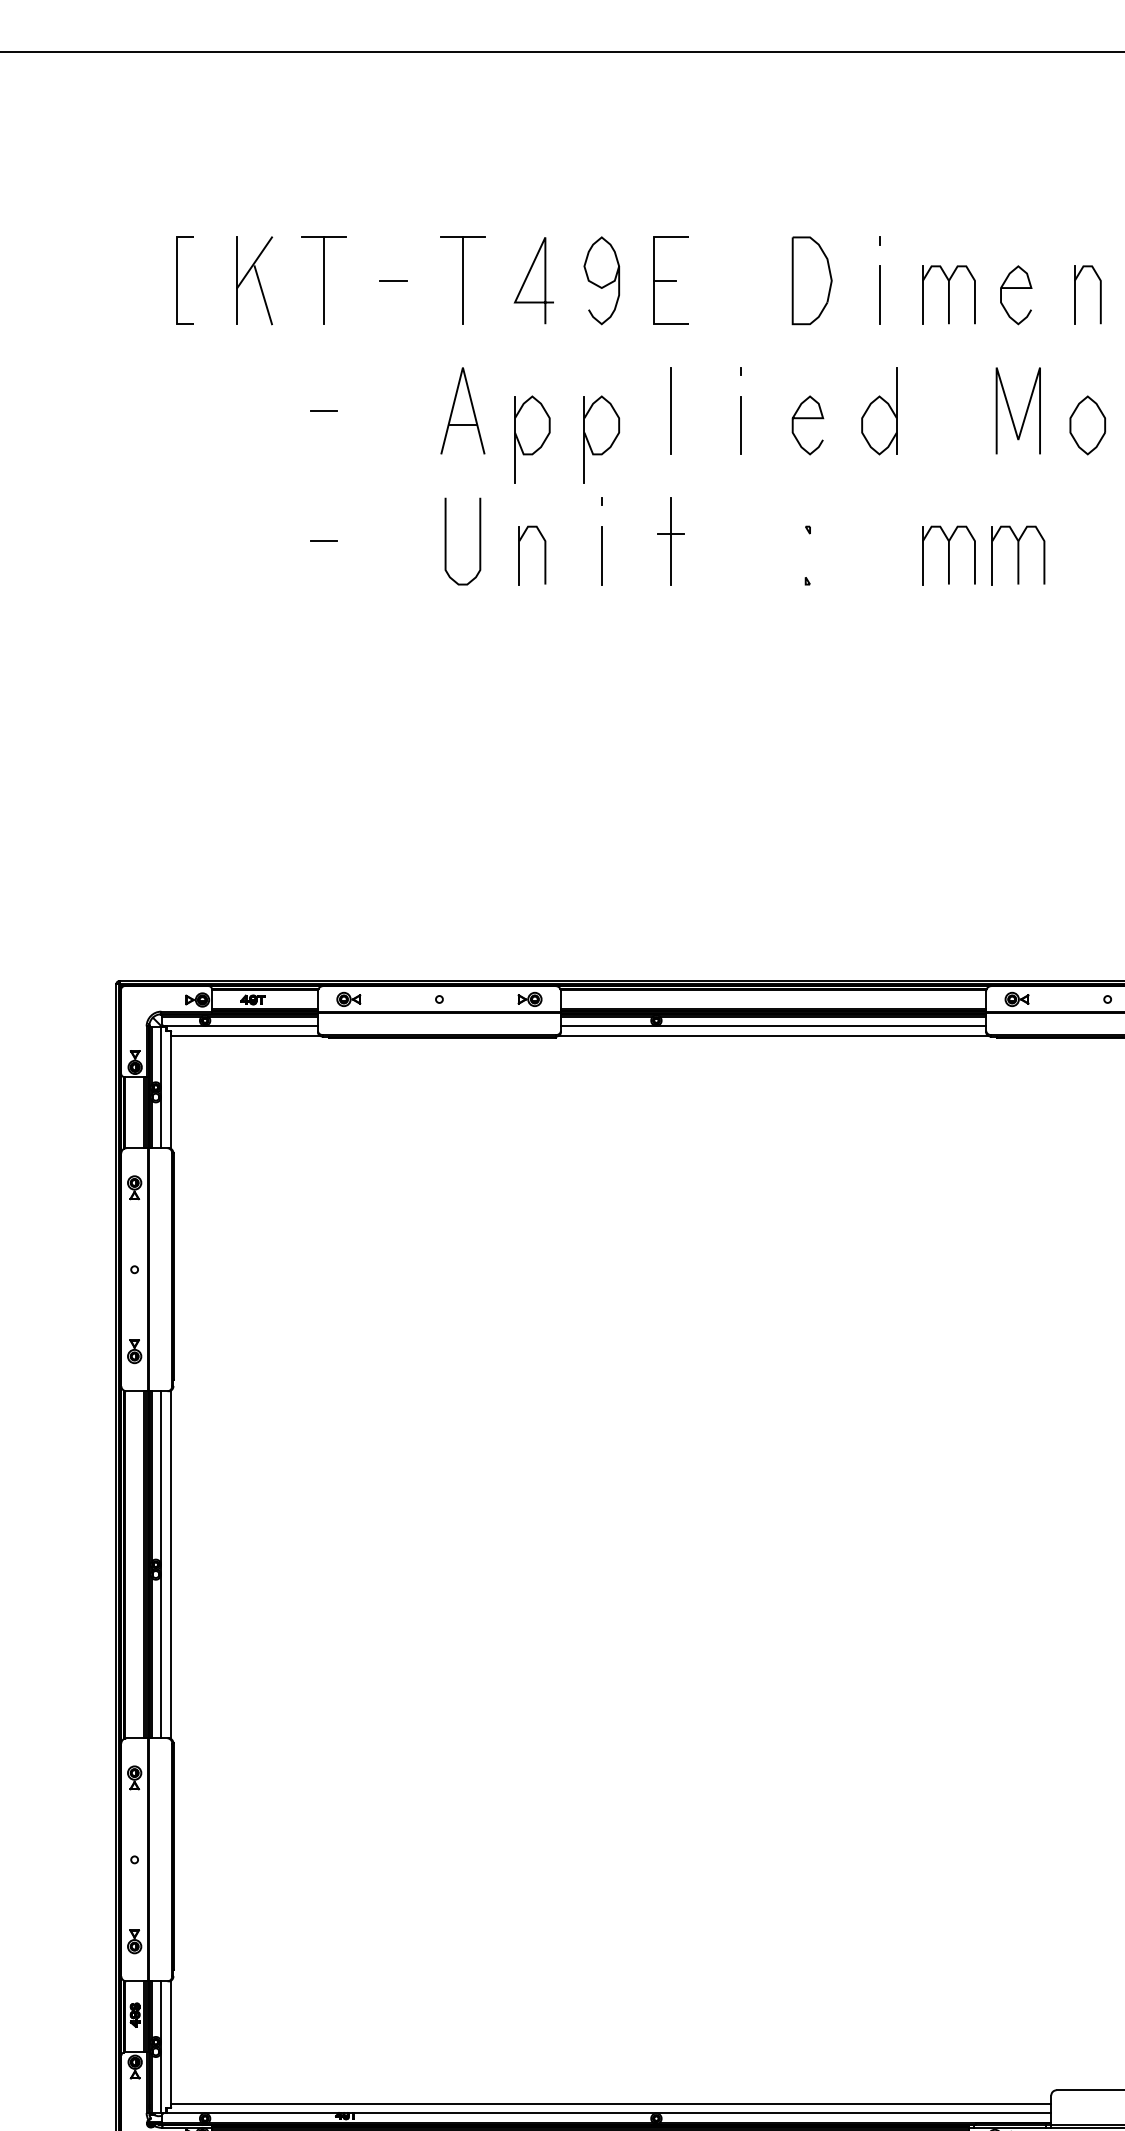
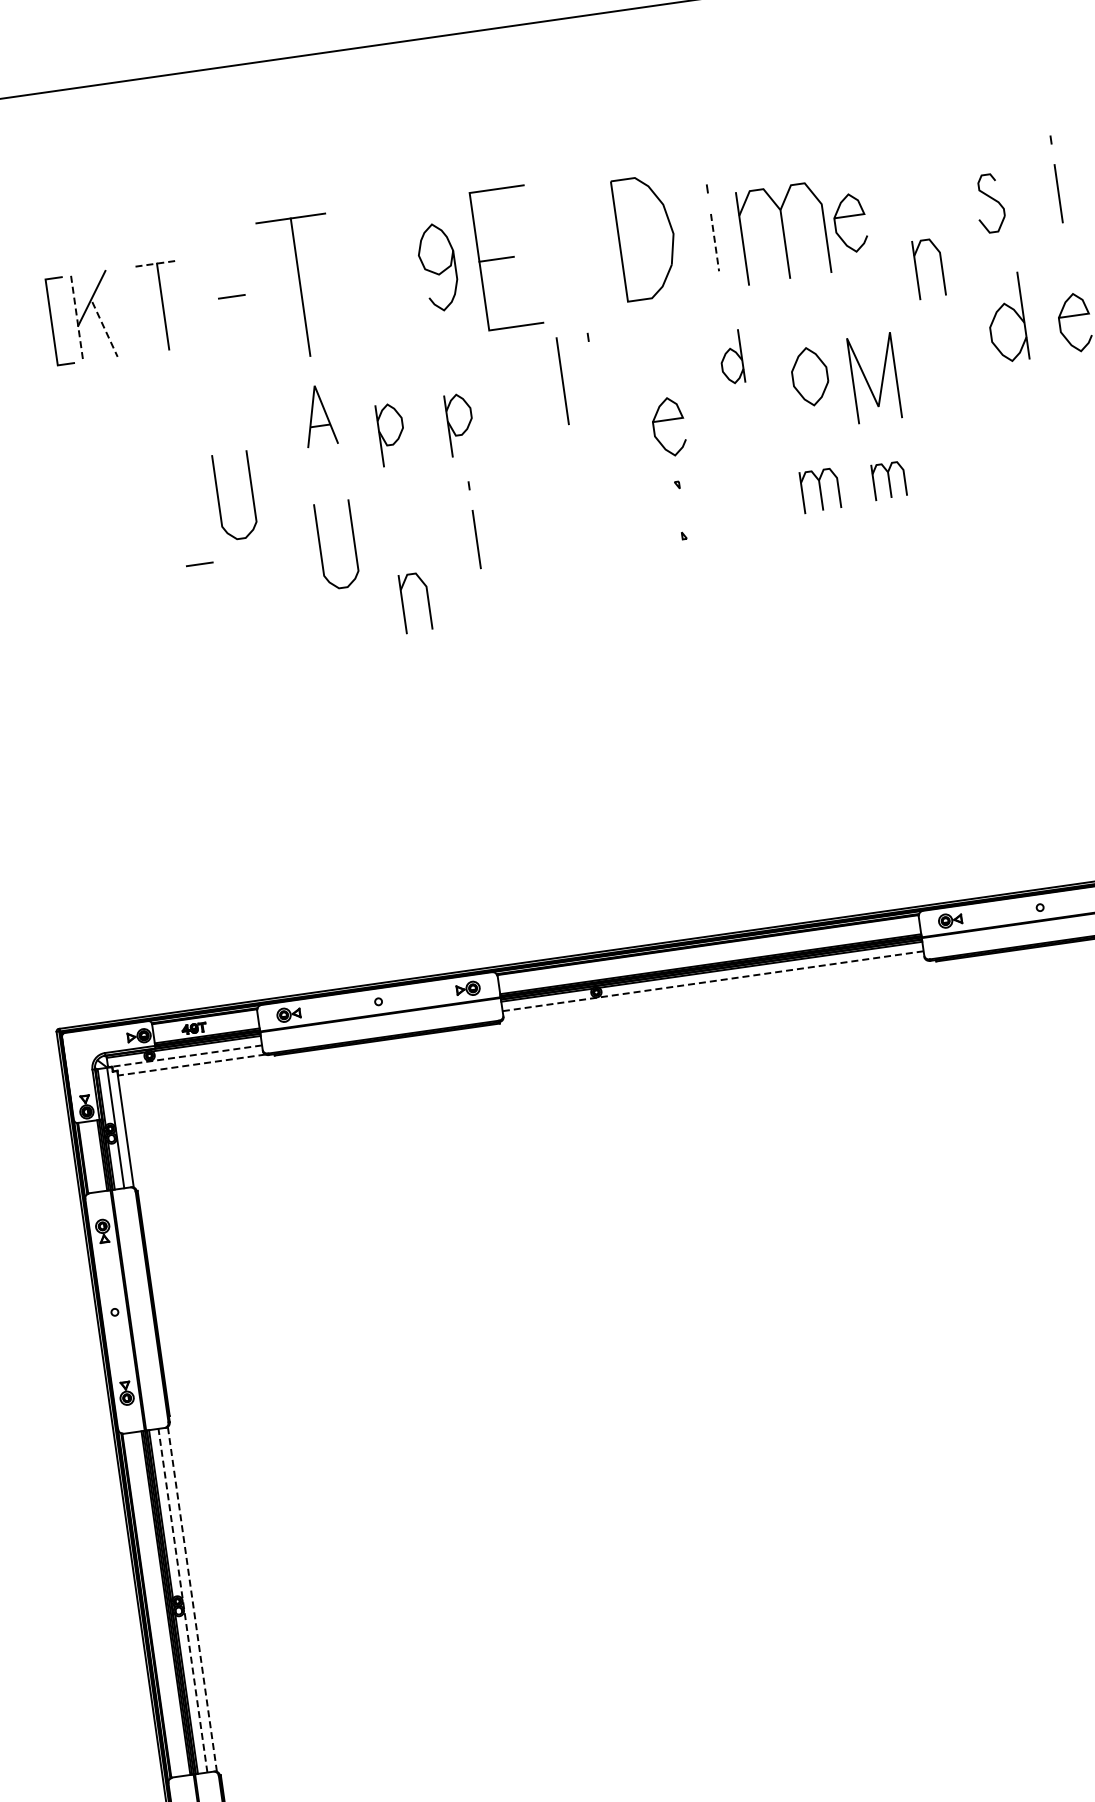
line: (324, 237) -> (157, 263), solid -> dashed
line: (527, 278) -> (364, 275), removed
line: (177, 280) -> (52, 321), moved
part: (462, 280) -> (300, 286), size x1.6
part: (670, 280) -> (506, 257), size x1.6
part: (811, 280) -> (645, 237), size x1.4
line: (237, 281) -> (77, 319), solid -> dashed
part: (948, 294) -> (783, 232), size x1.6
part: (1075, 294) -> (916, 269), moved
line: (263, 295) -> (105, 329), solid -> dashed
line: (879, 295) -> (715, 242), solid -> dashed
line: (324, 410) -> (181, 434), removed
part: (462, 410) -> (318, 415), size x0.7
line: (670, 410) -> (561, 380), moved
part: (879, 411) -> (731, 357), size x0.6
line: (1011, 412) -> (868, 380), moved
curve: (807, 419) -> (667, 421), moved
line: (740, 425) -> (595, 391), removed
part: (1087, 425) -> (809, 376), moved
part: (532, 439) -> (391, 434), size x0.7
part: (601, 439) -> (460, 424), size x0.7
curve: (352, 478) -> (219, 498), added
part: (670, 541) -> (542, 515), removed
part: (544, 555) -> (427, 600), moved
part: (948, 555) -> (820, 490), size x0.7
part: (1018, 555) -> (889, 480), size x0.6
line: (242, 1026) -> (187, 1056), solid -> dashed
line: (773, 1026) -> (713, 981), solid -> dashed
line: (245, 1035) -> (191, 1064), solid -> dashed
line: (773, 1035) -> (714, 990), removed
line: (161, 1564) -> (183, 1600), solid -> dashed
line: (170, 1564) -> (191, 1599), solid -> dashed

